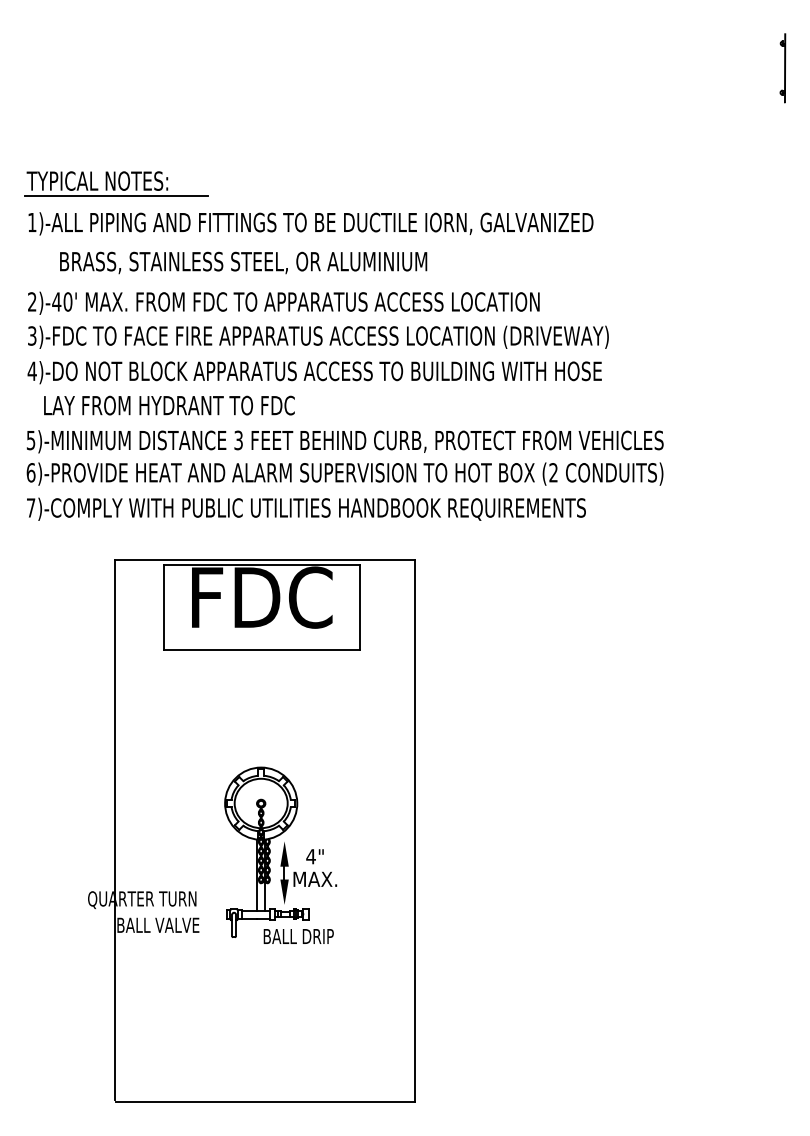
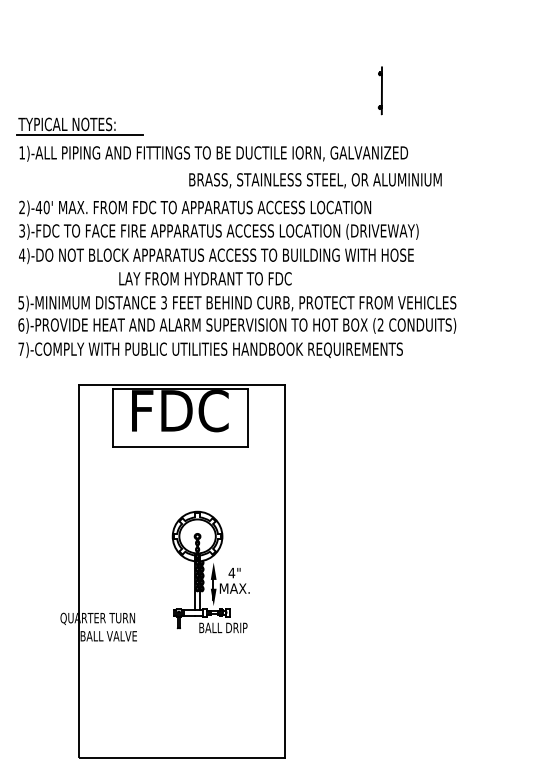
part: (781, 67) -> (379, 90), moved
text: (243, 262) -> (315, 180), moved
text: (169, 405) -> (205, 278), moved
part: (279, 854) -> (210, 571), moved

